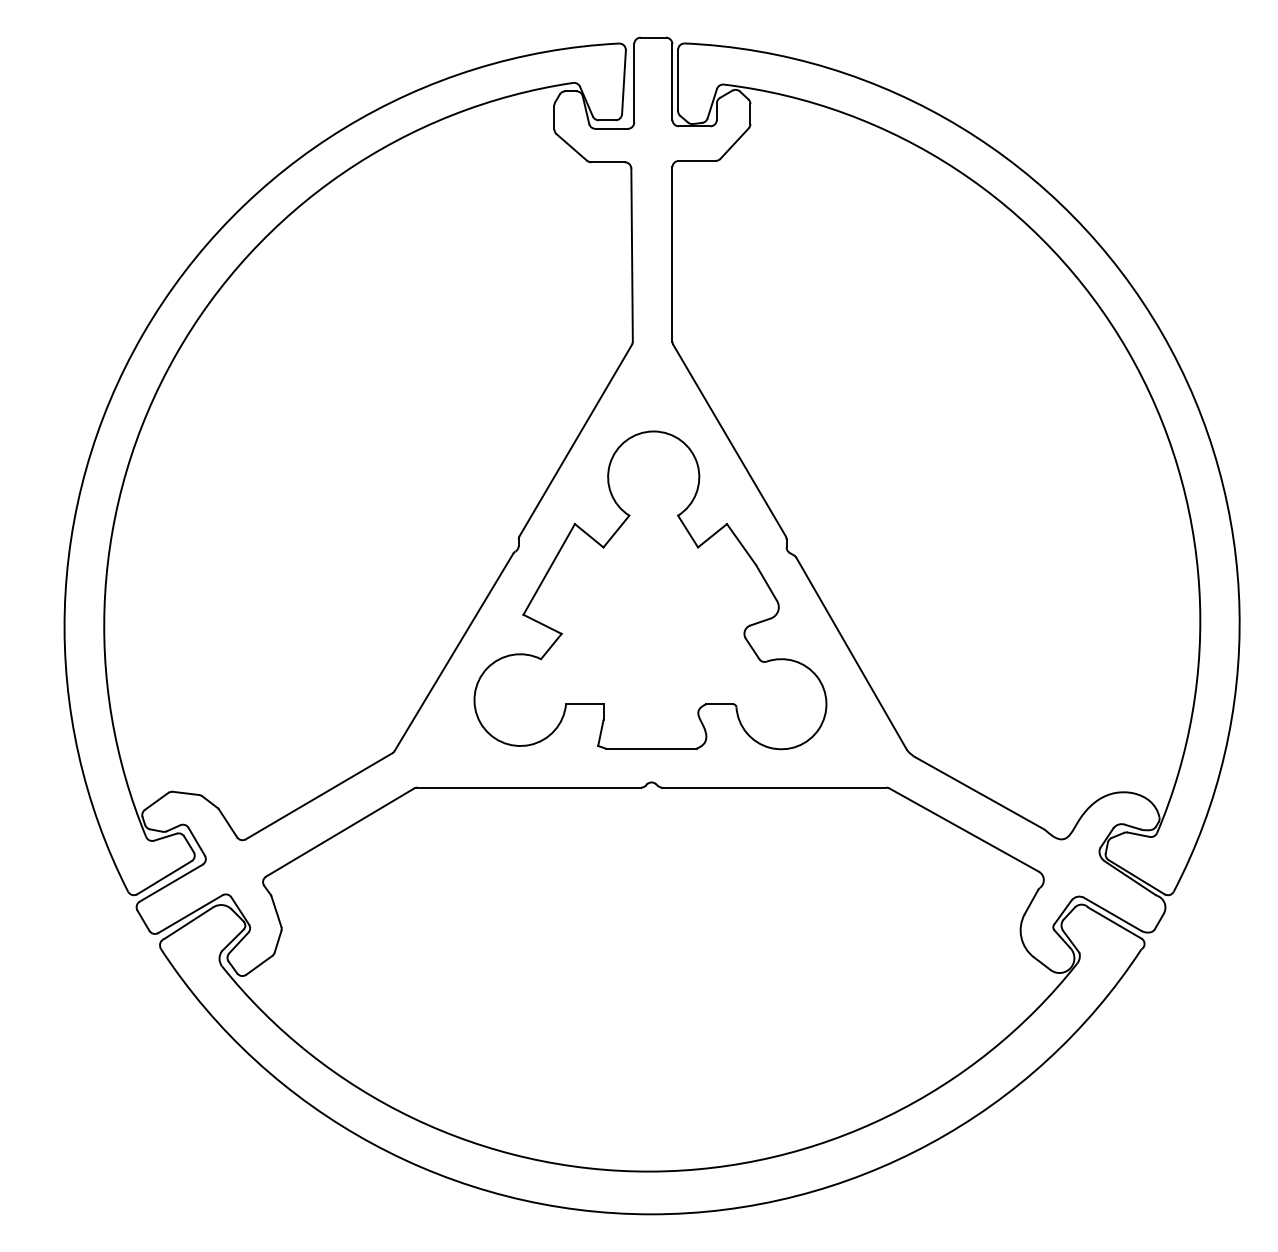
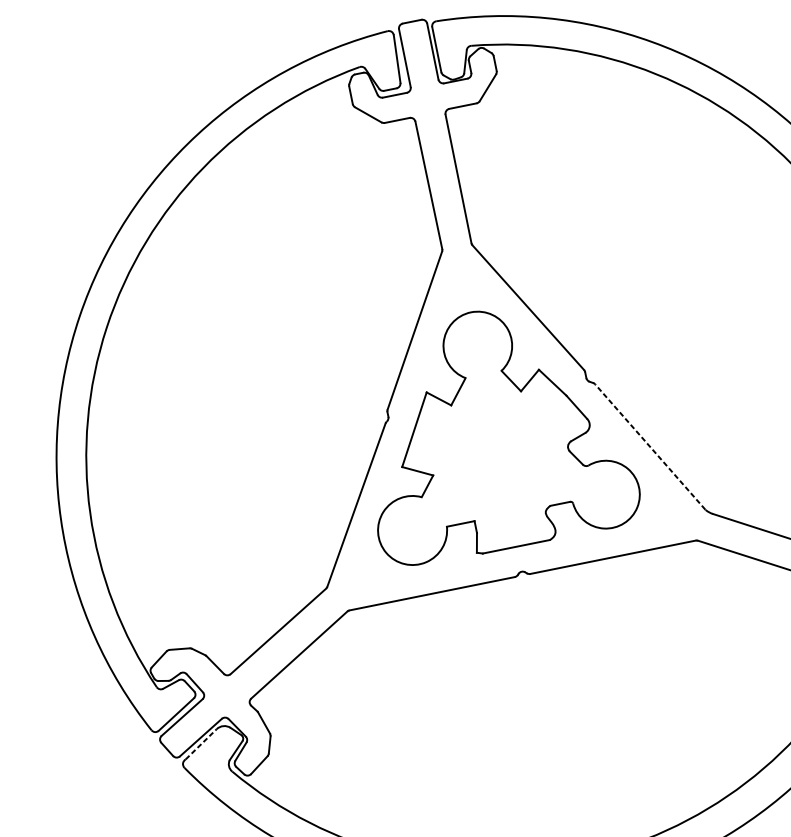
line: (851, 653) -> (650, 446), solid -> dashed
line: (189, 922) -> (201, 743), solid -> dashed

